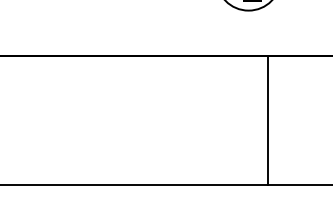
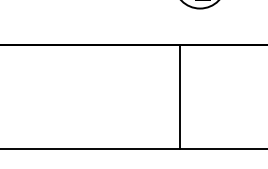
line: (269, 119) -> (180, 96), moved

